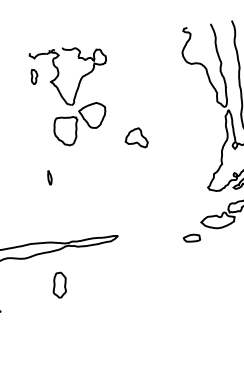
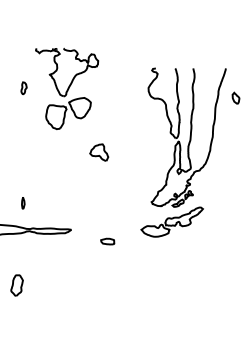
part: (74, 94) -> (67, 88), moved
part: (50, 178) -> (23, 203), moved
part: (191, 238) -> (107, 241), moved
part: (59, 285) -> (16, 285), moved

